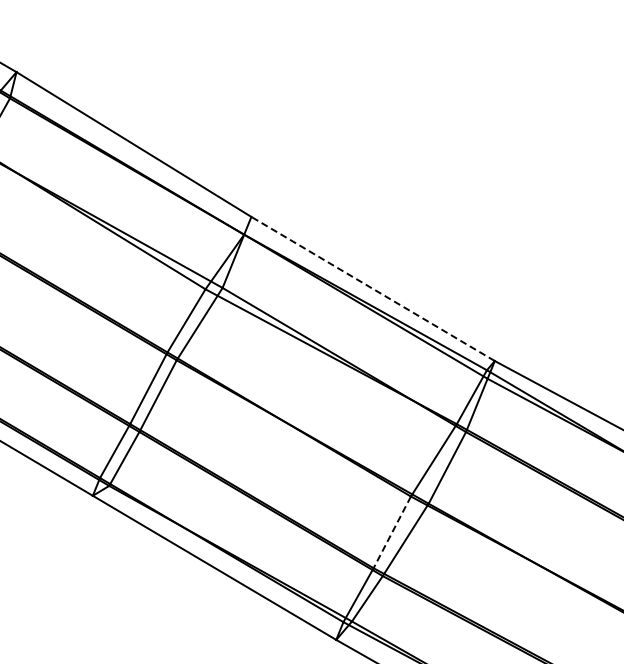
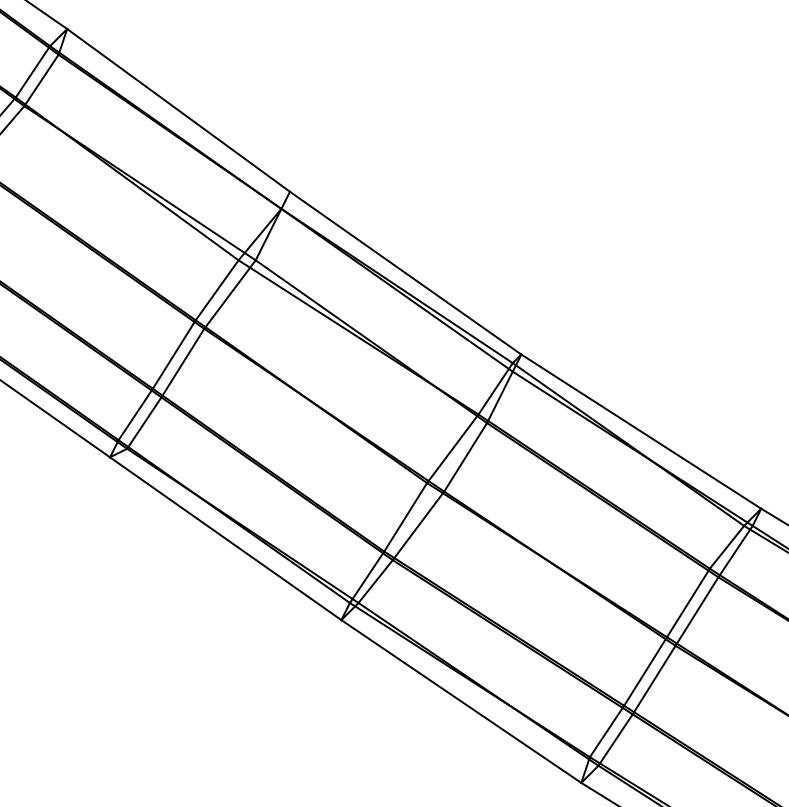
line: (372, 288) -> (405, 272), dashed -> solid
line: (392, 532) -> (405, 517), dashed -> solid

